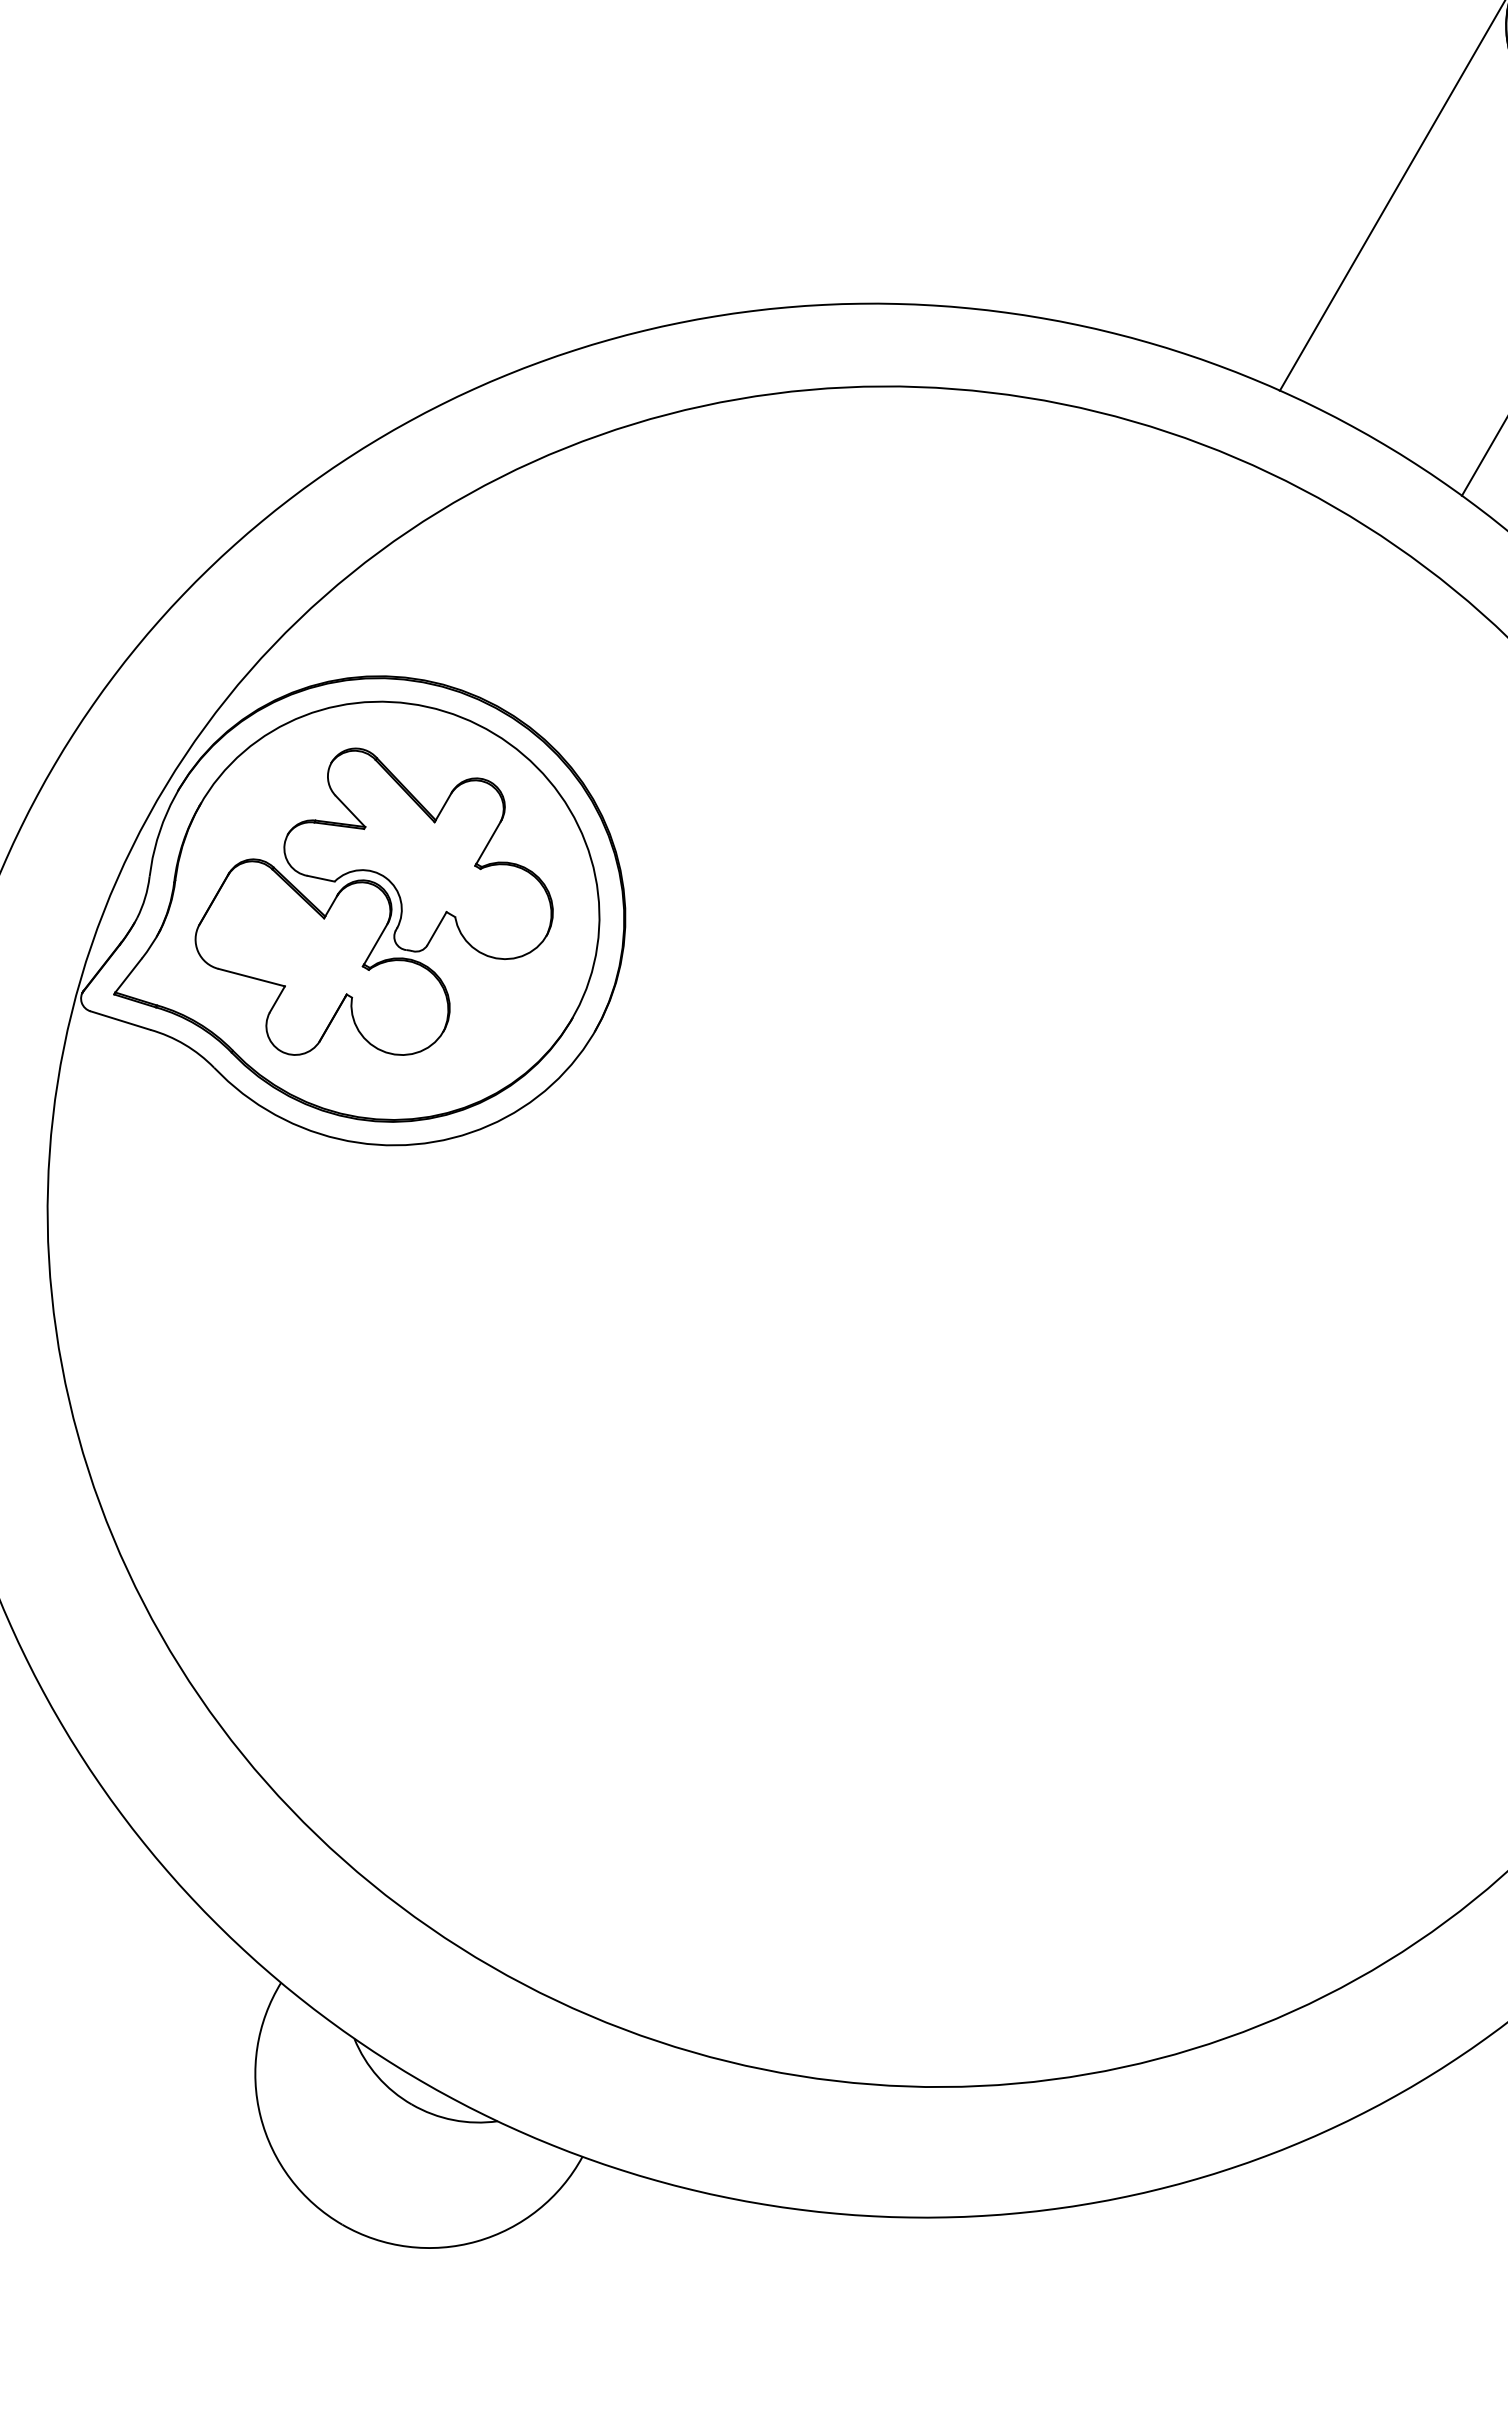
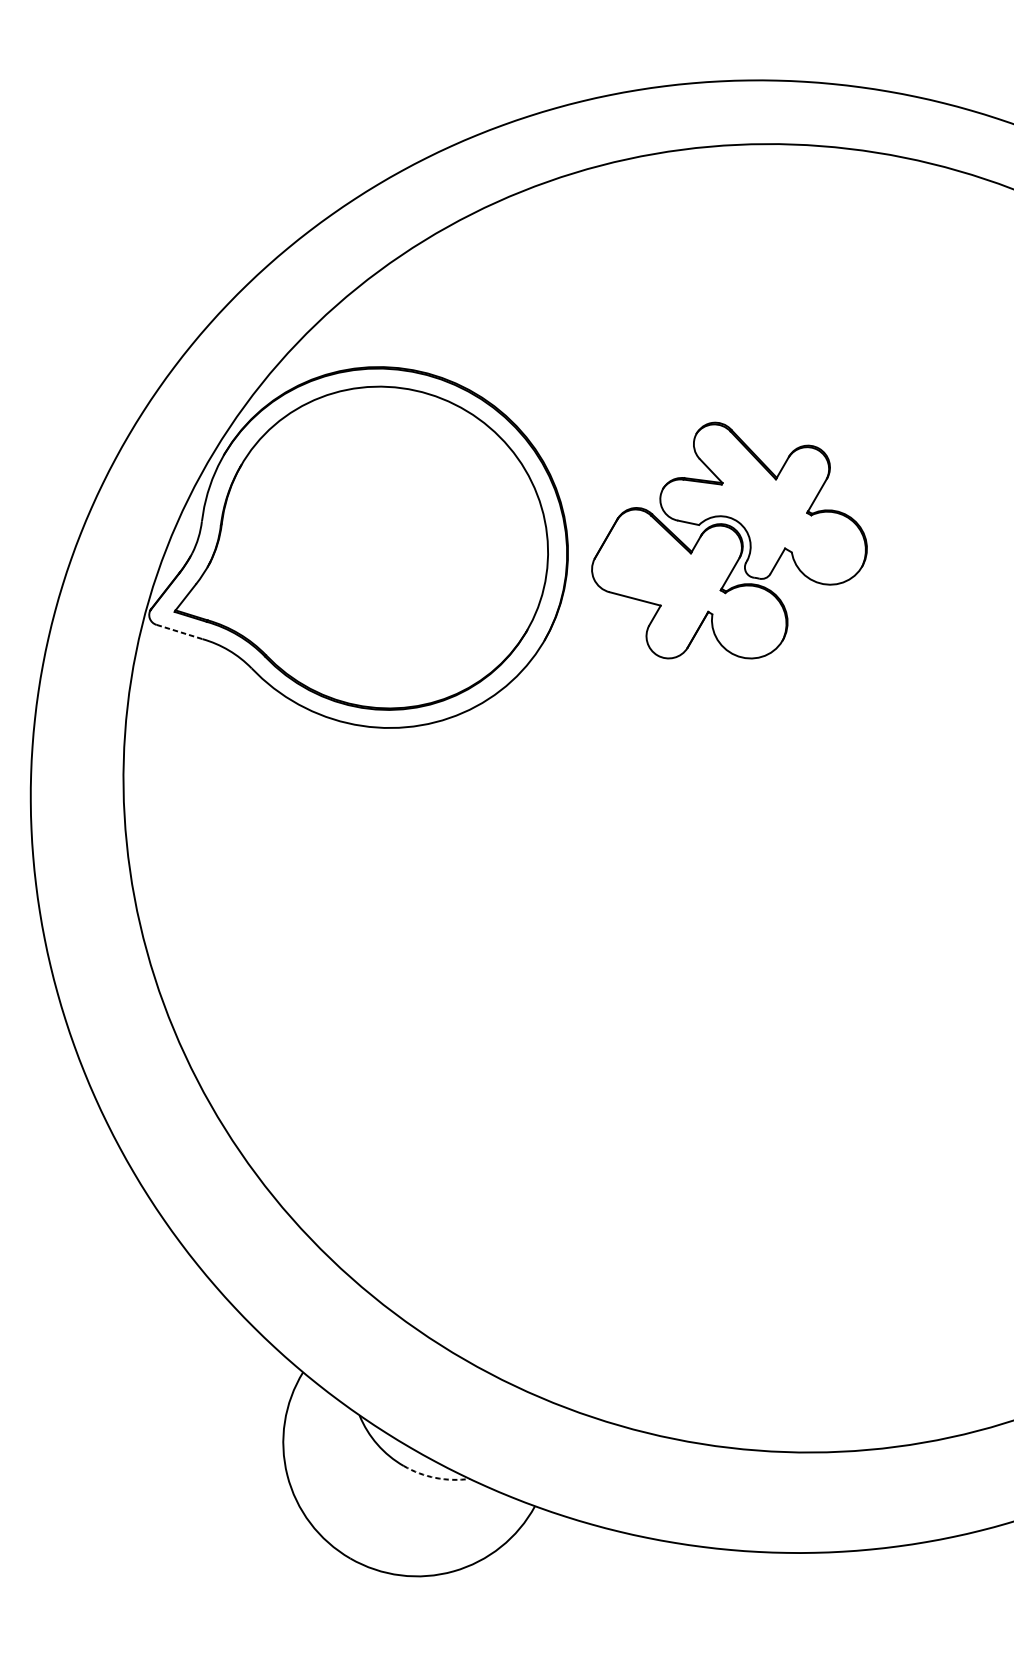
part: (373, 901) -> (728, 540), moved
line: (120, 1020) -> (179, 631), solid -> dashed
arc: (453, 2120) -> (435, 1478), solid -> dashed

